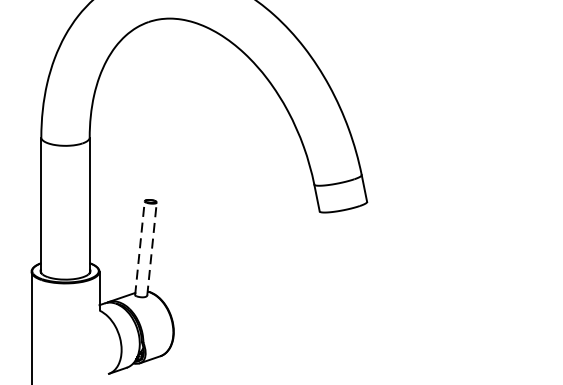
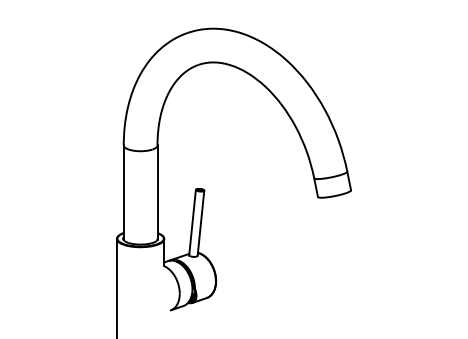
line: (139, 247) -> (192, 222), dashed -> solid
line: (151, 249) -> (200, 223), dashed -> solid

